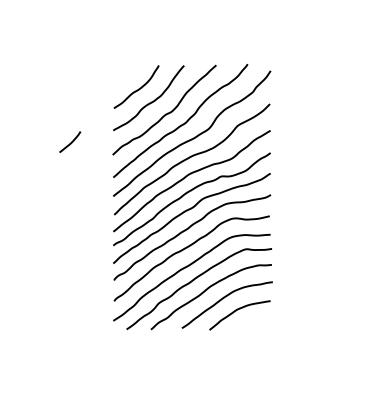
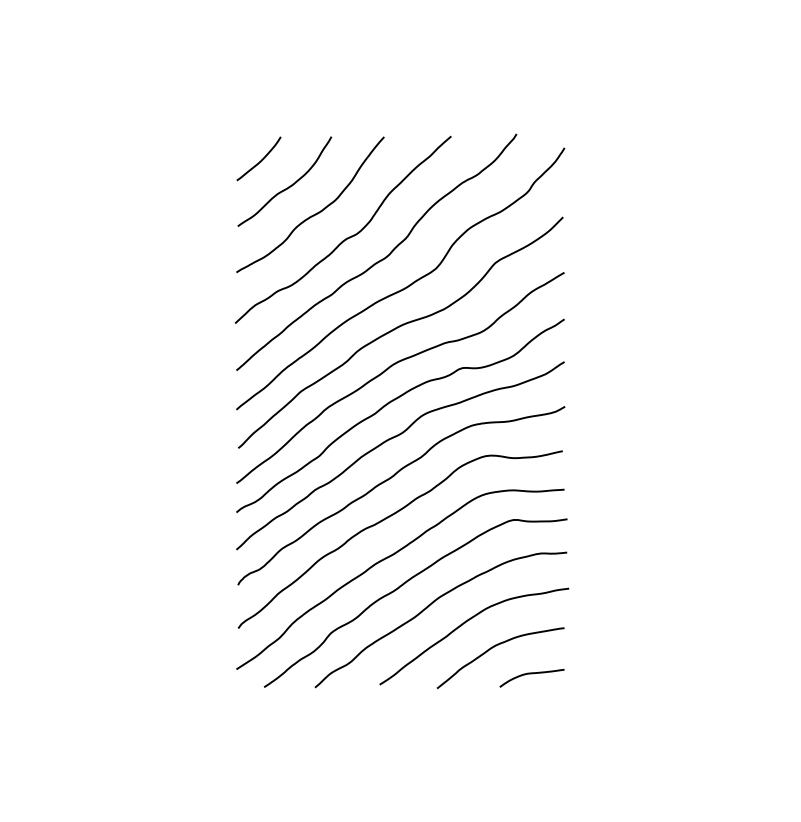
curve: (71, 141) -> (261, 157), moved
curve: (254, 323) -> (530, 674), added

